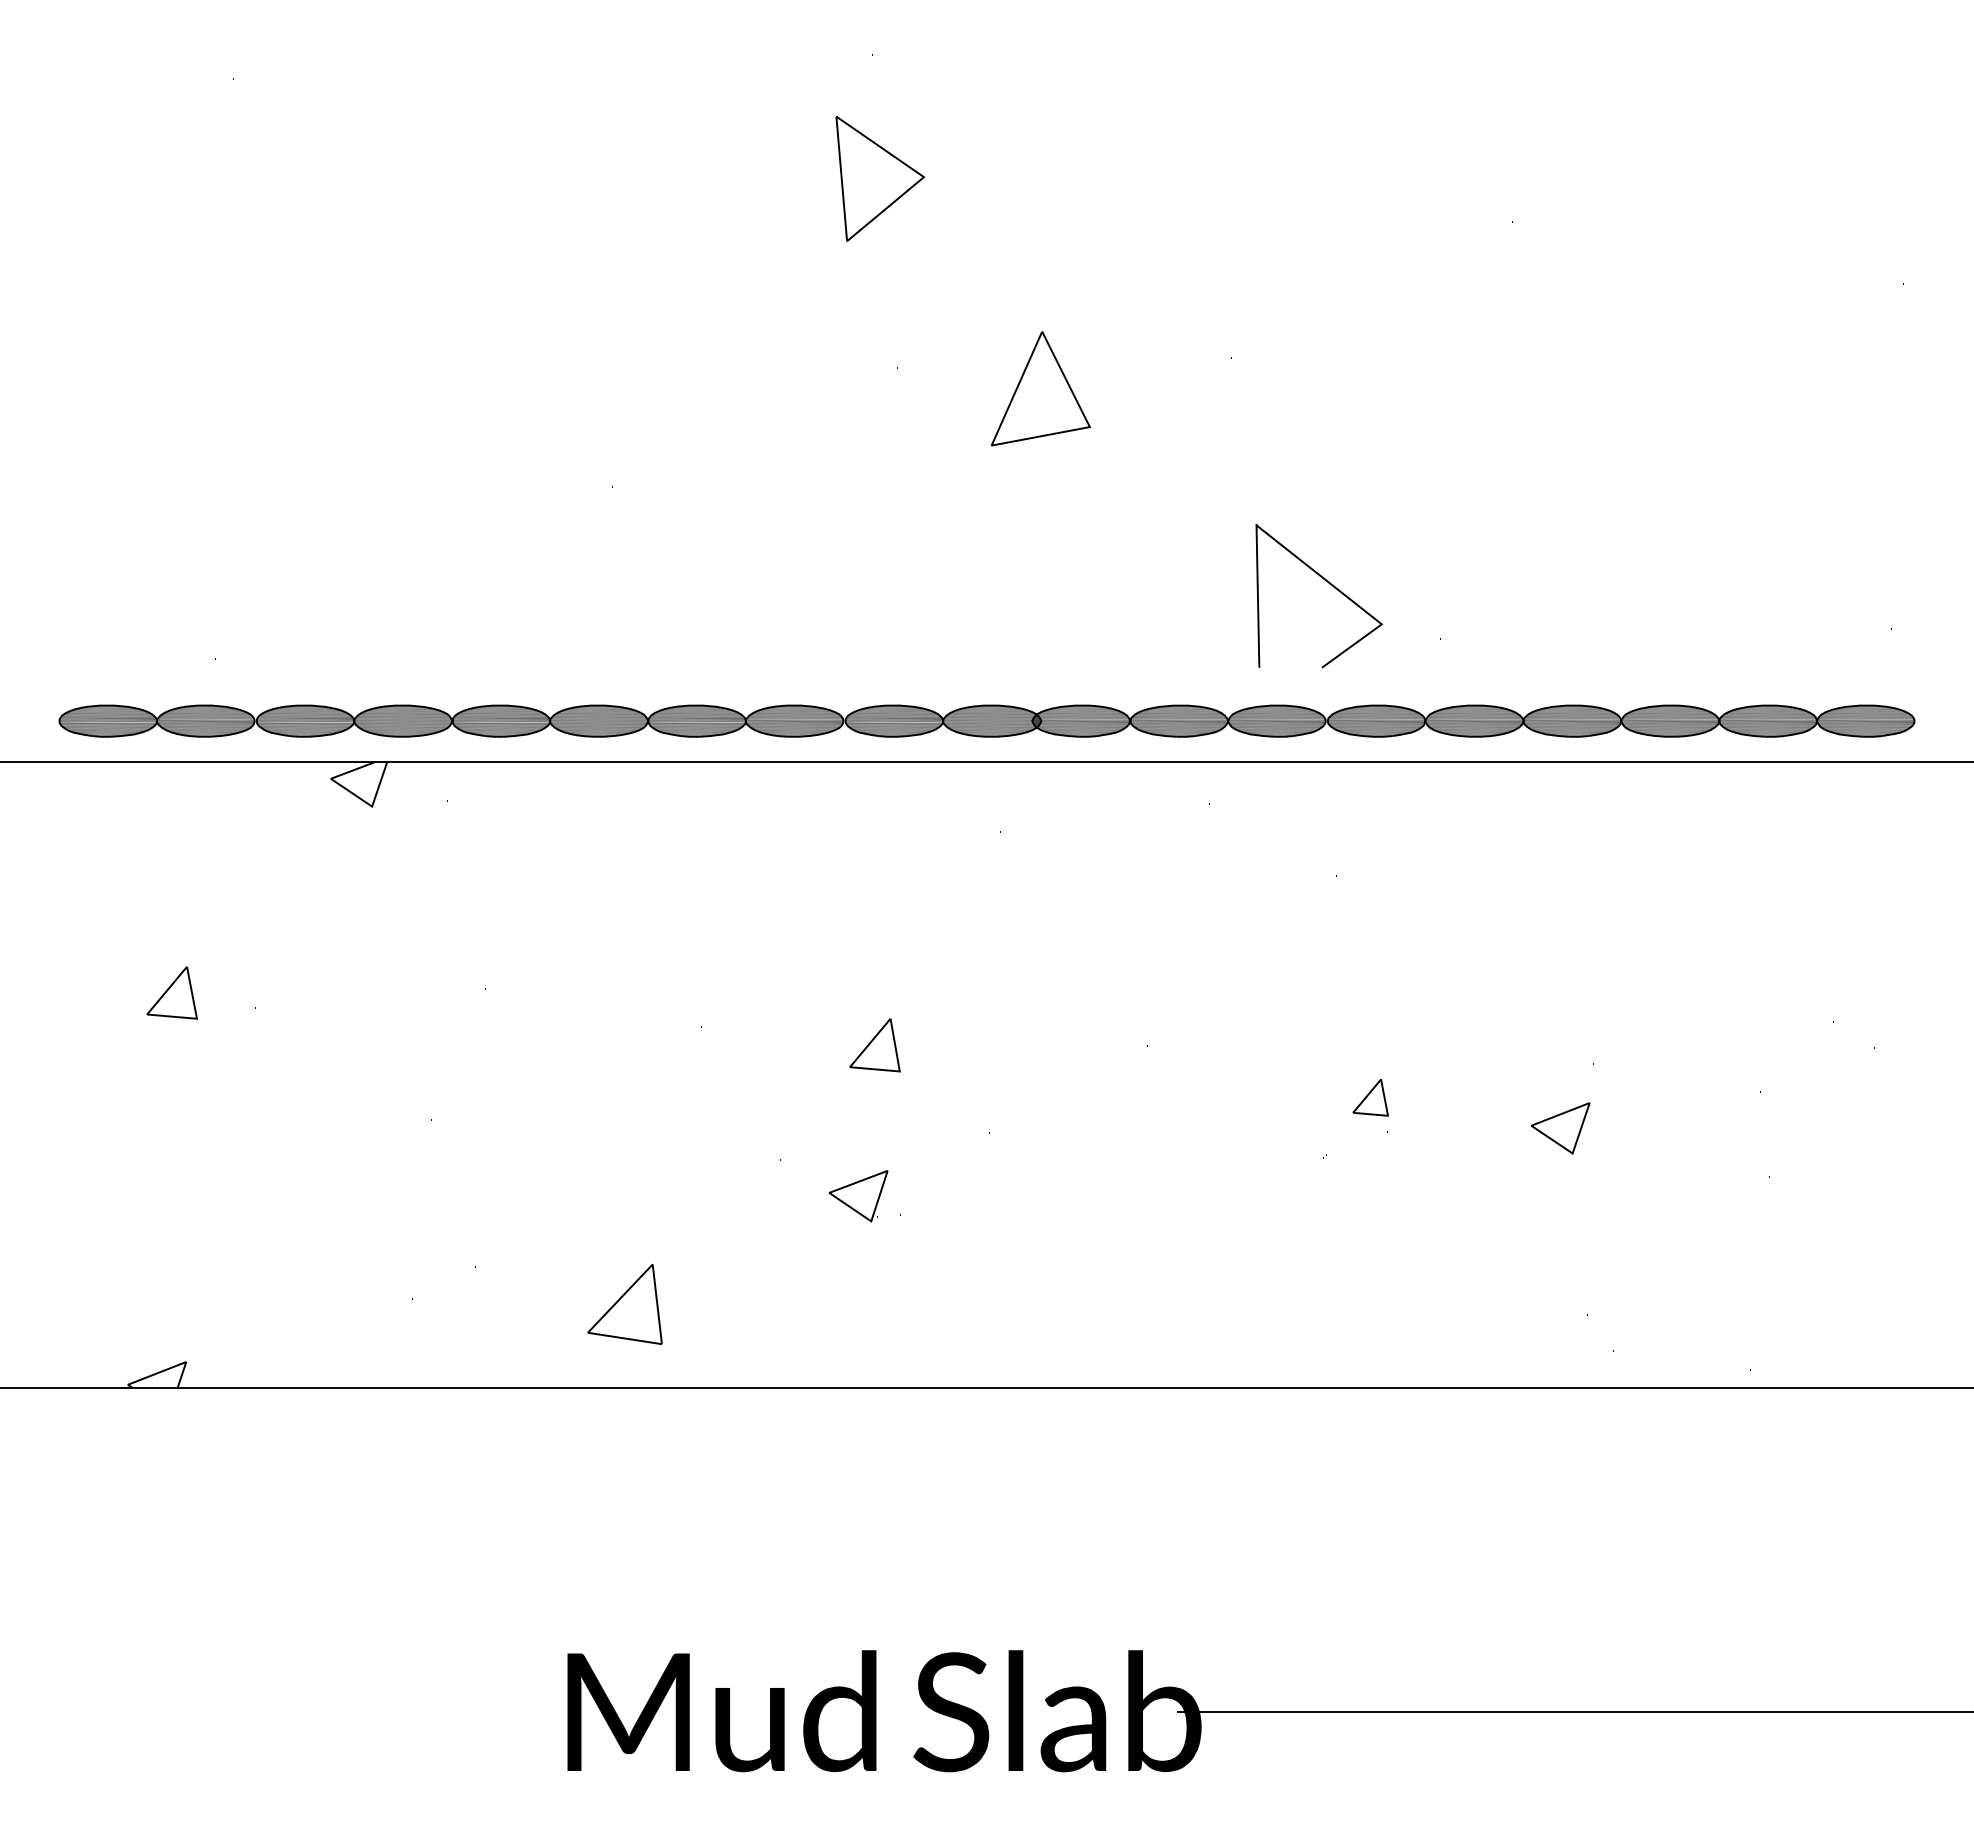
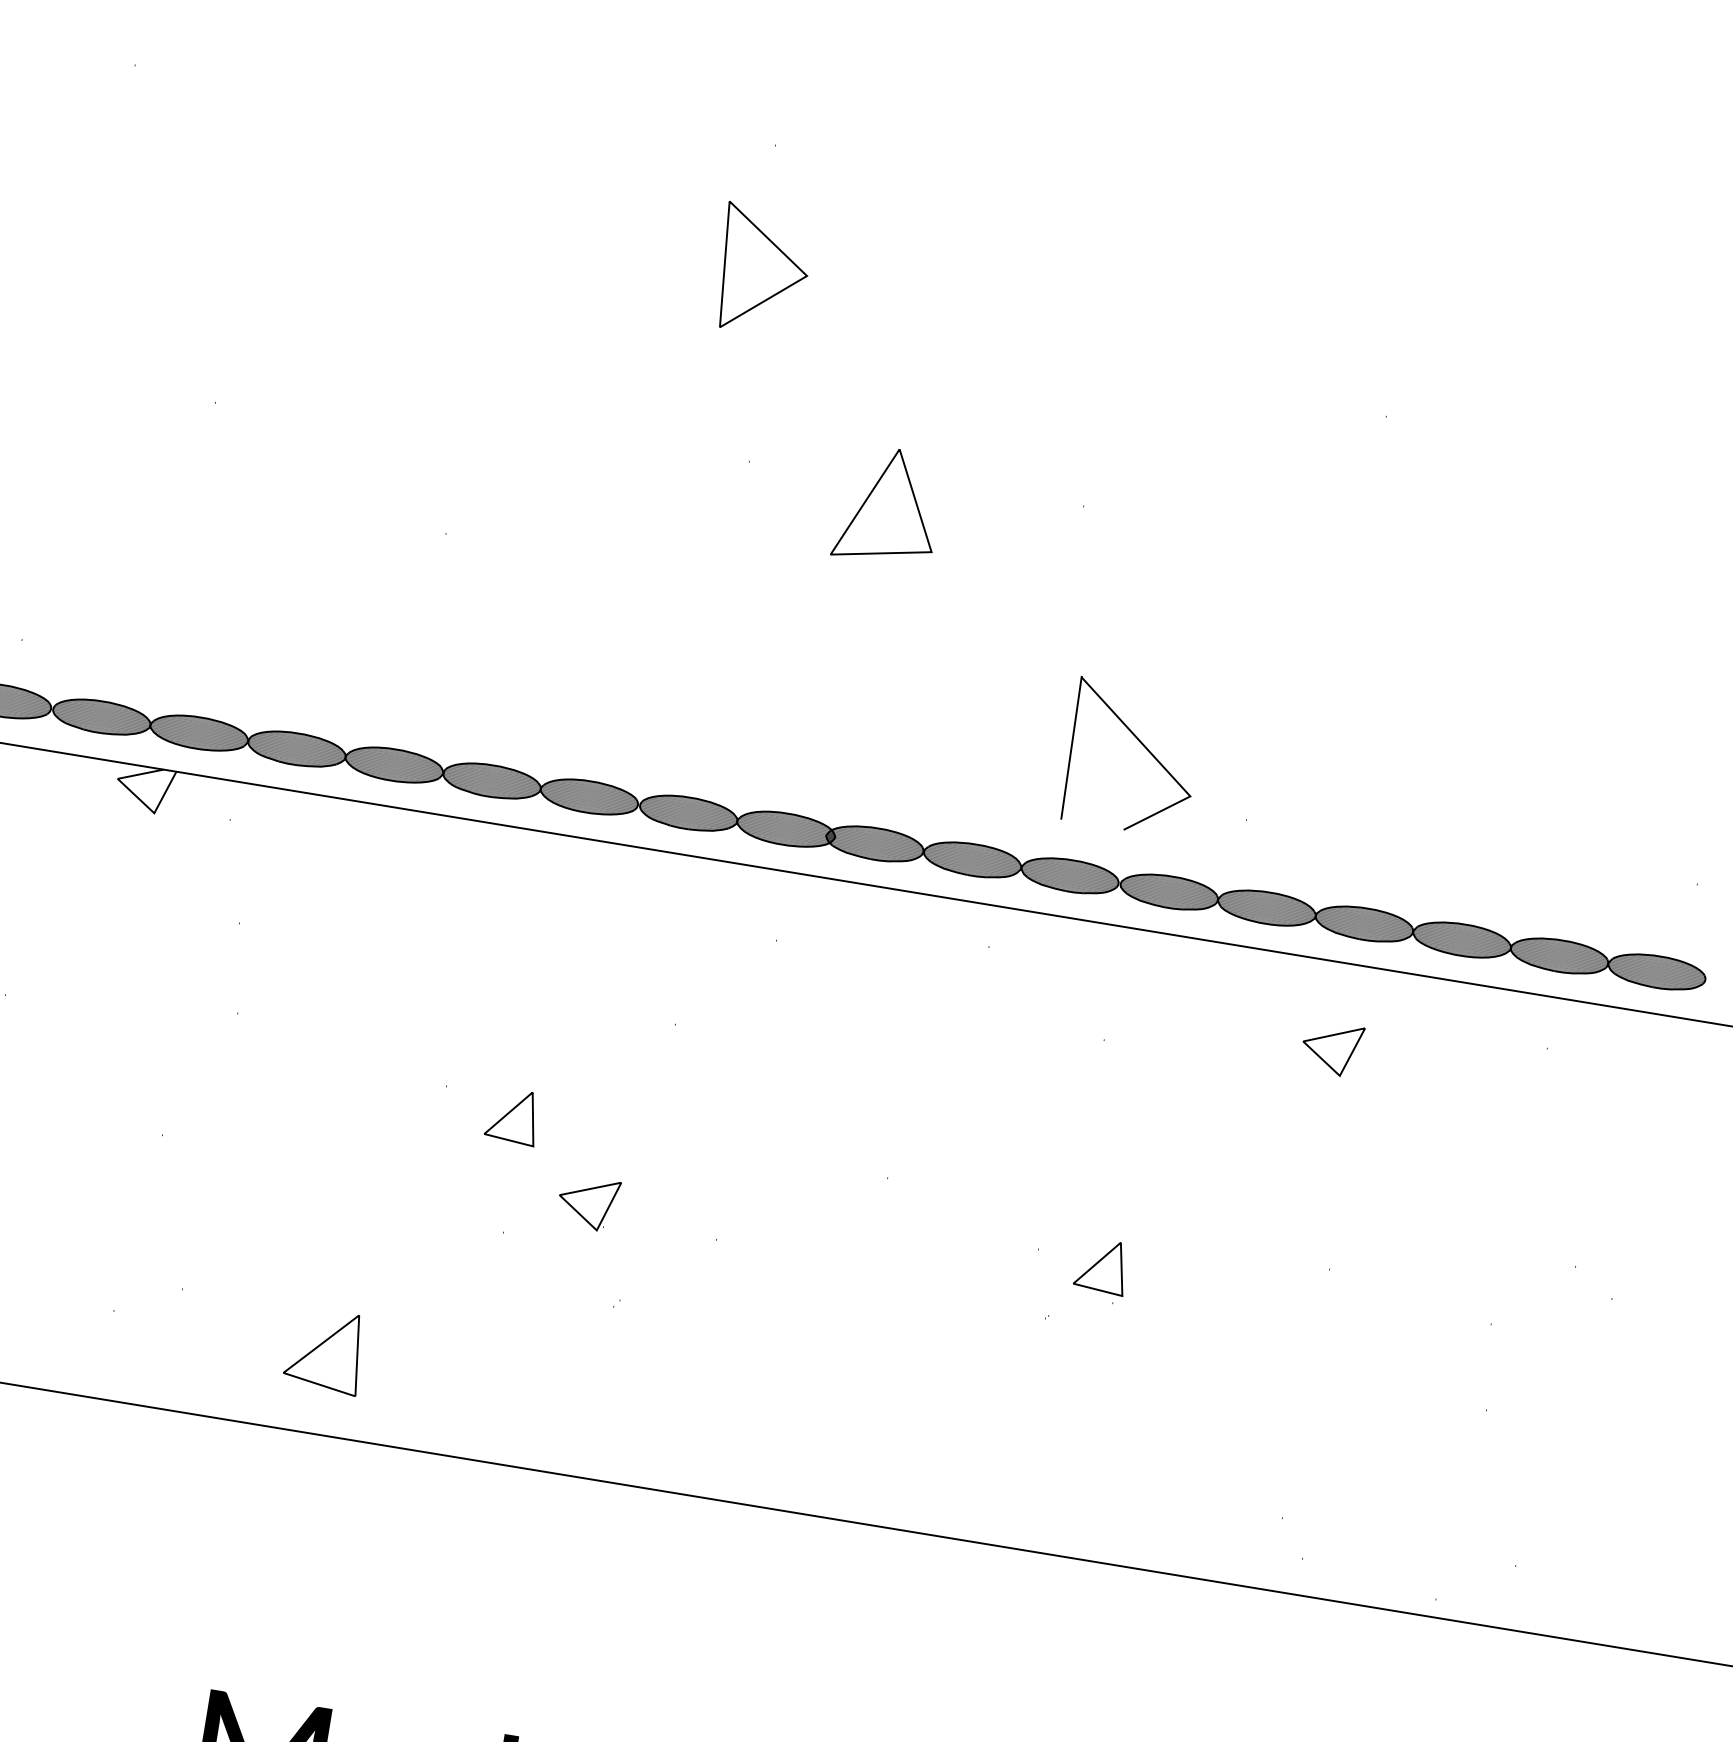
part: (874, 1045) -> (512, 1116), moved
part: (1370, 1097) -> (1101, 1266), size x1.43
part: (1560, 1128) -> (1331, 1048), moved
part: (858, 1196) -> (588, 1203), moved

